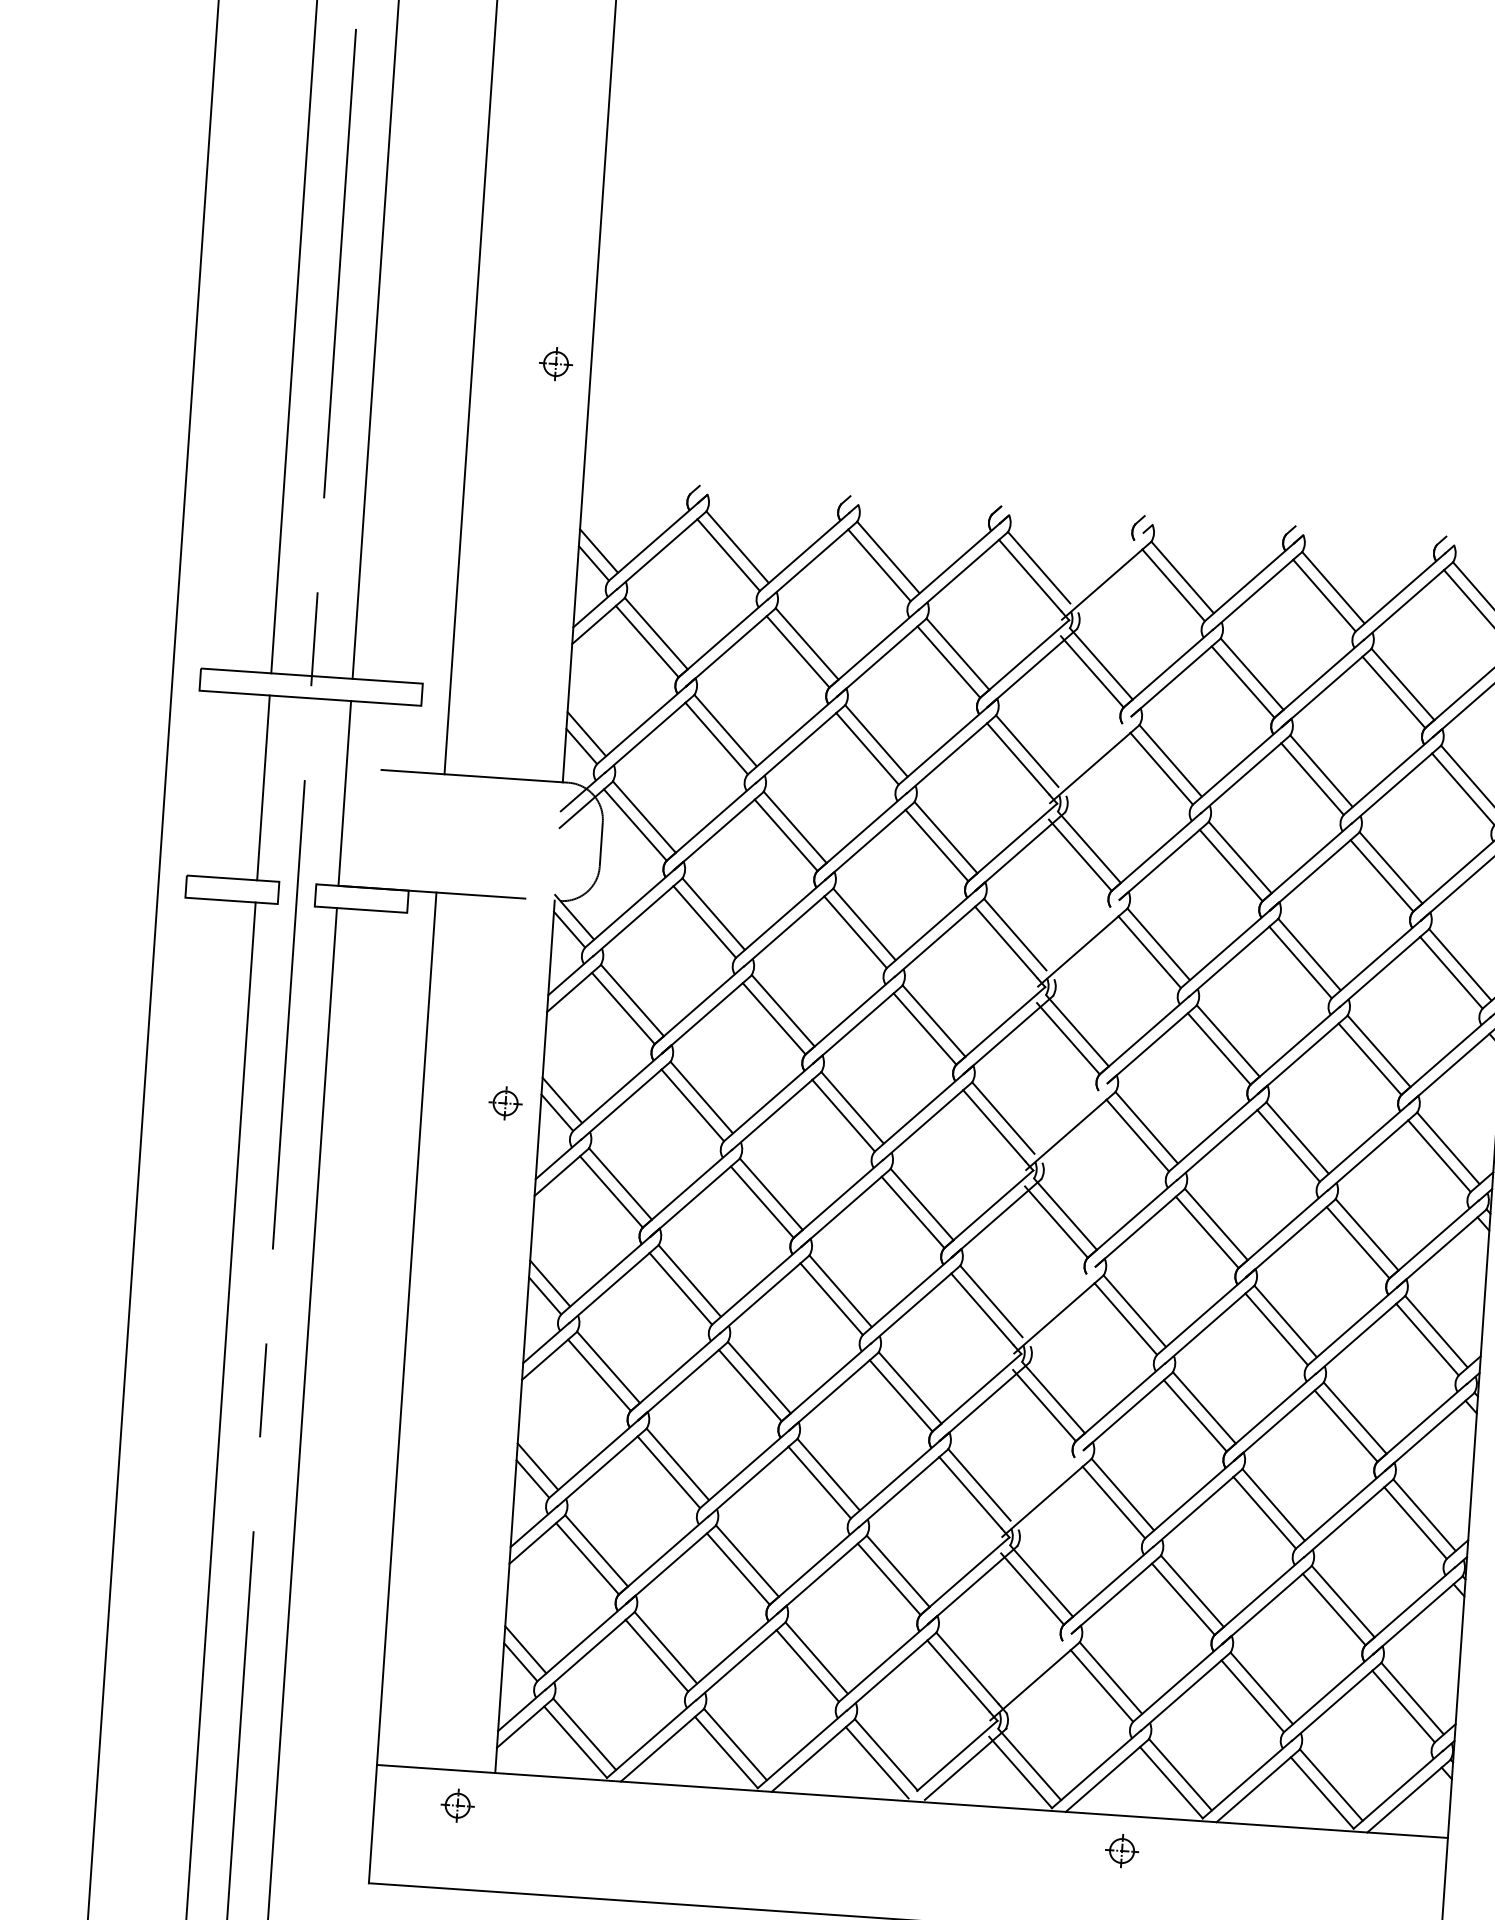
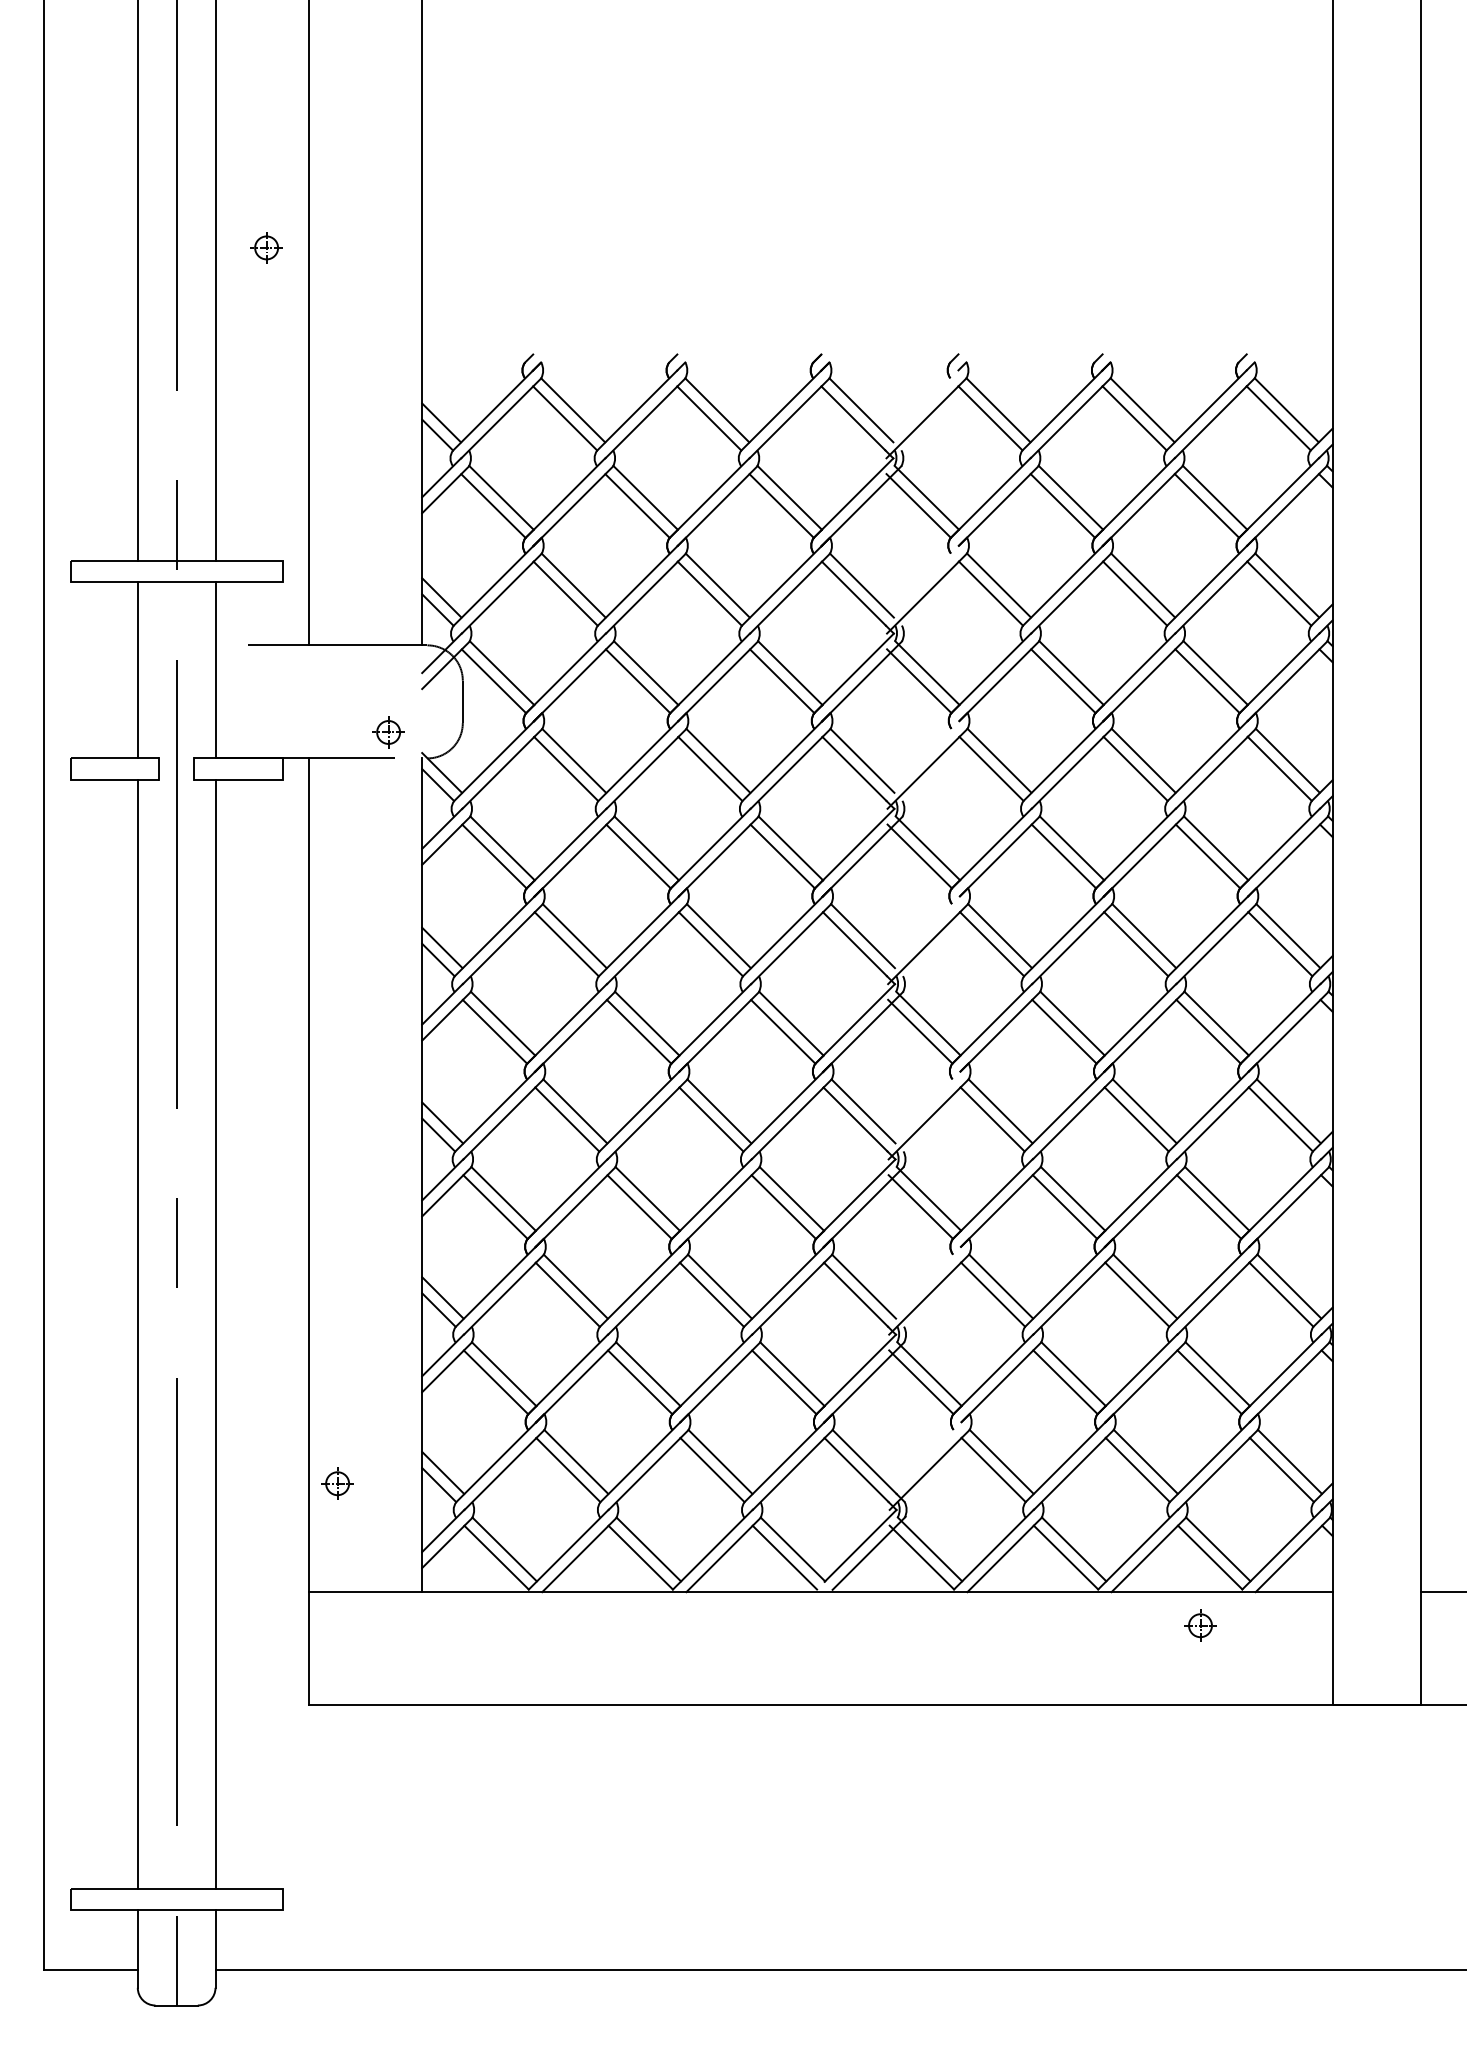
part: (555, 363) -> (266, 247), moved
part: (505, 1103) -> (388, 732), moved
part: (457, 1805) -> (337, 1483), moved
part: (1122, 1850) -> (1200, 1625), moved

